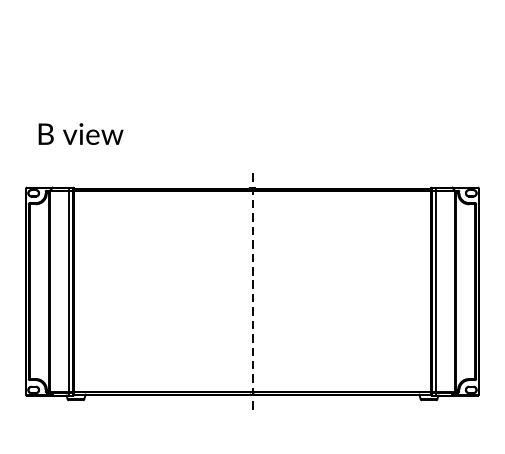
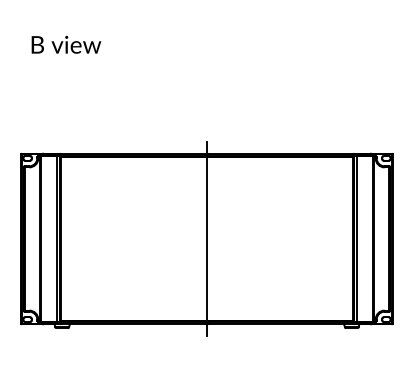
text: (81, 133) -> (66, 44), moved
line: (251, 292) -> (206, 239), dashed -> solid

